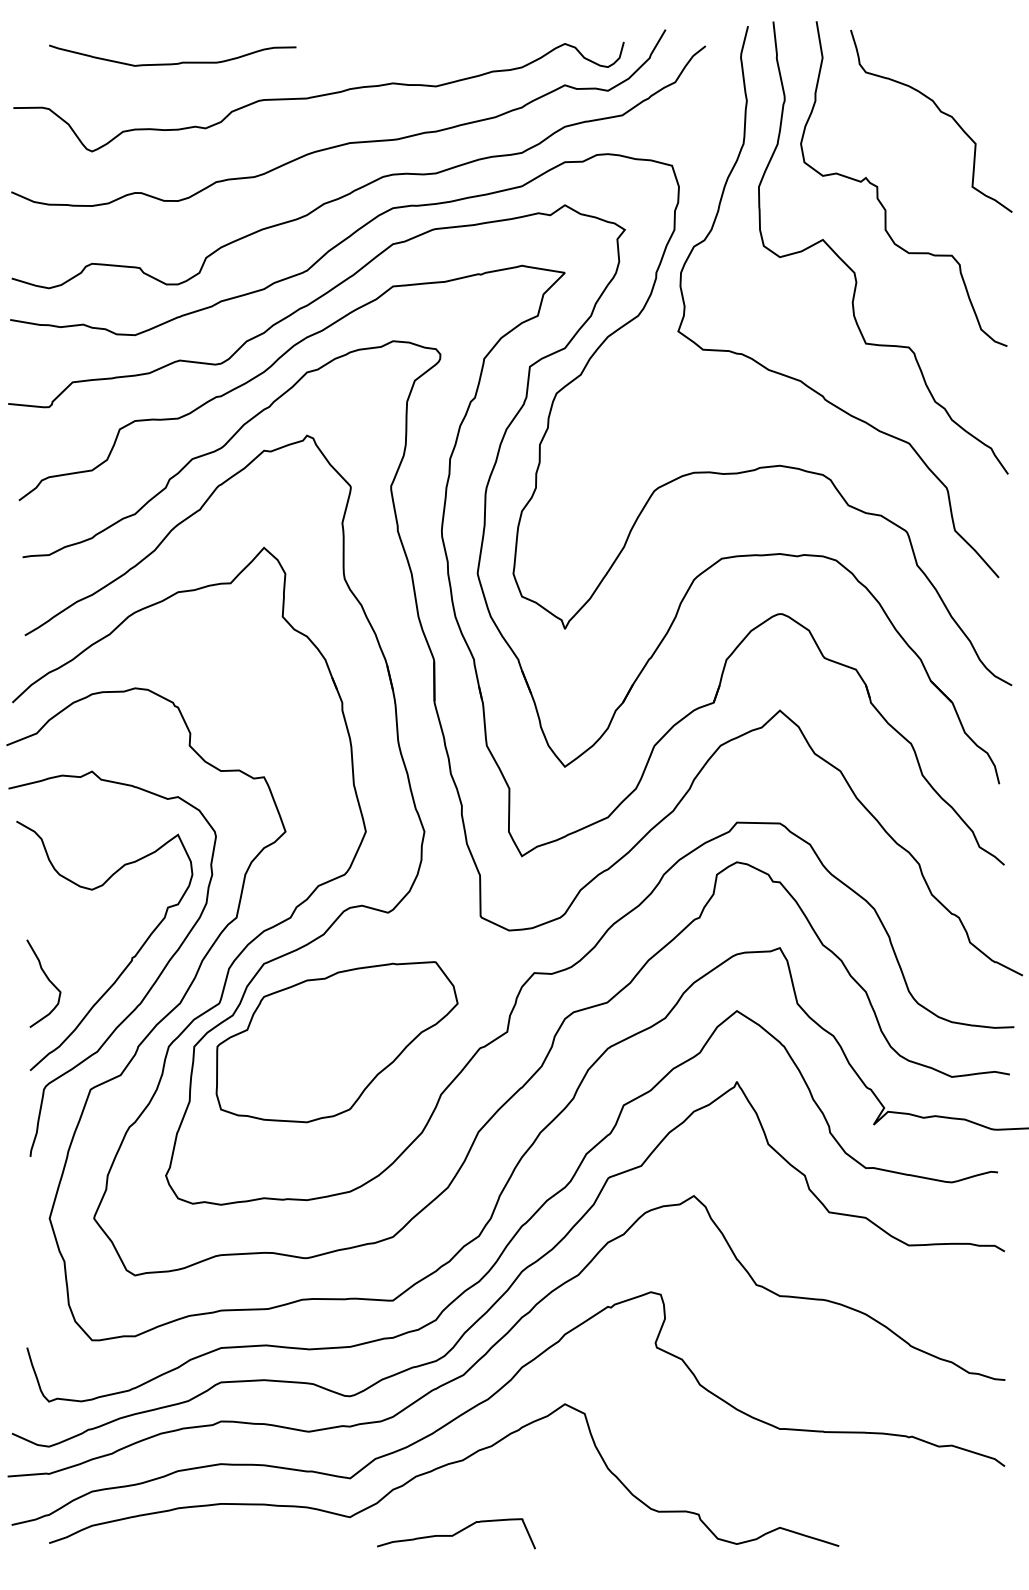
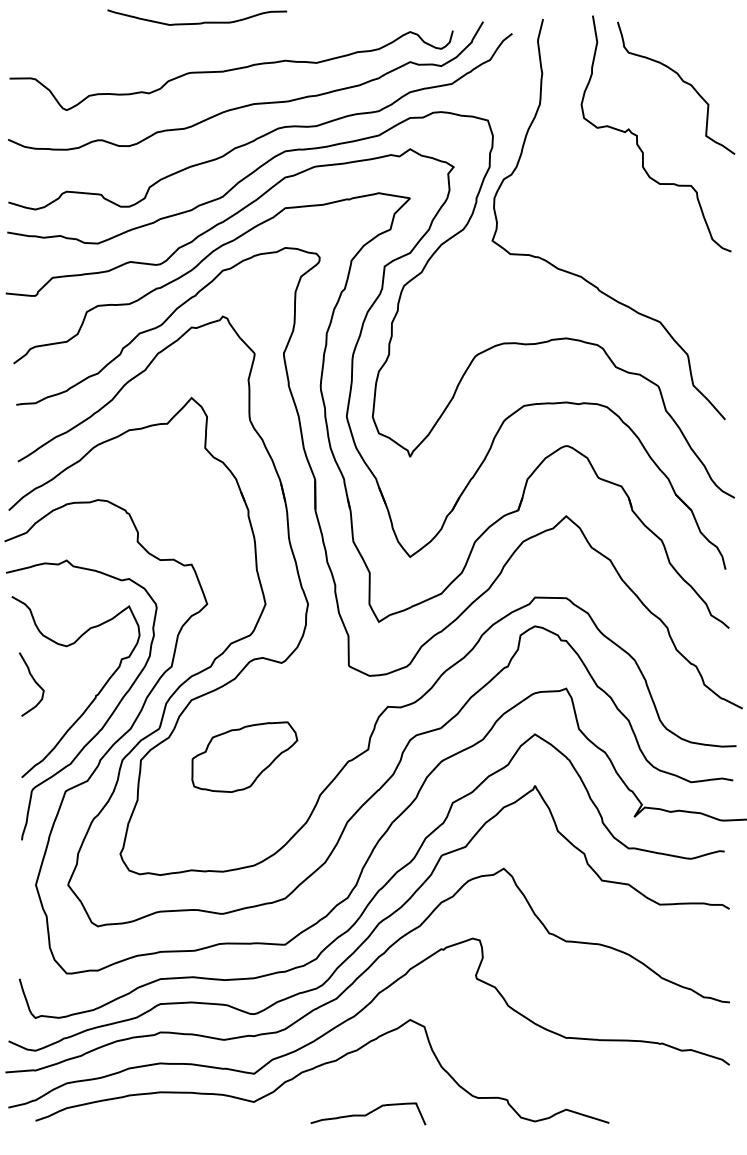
curve: (173, 62) -> (197, 22), moved
curve: (851, 267) -> (618, 194), removed
curve: (47, 980) -> (34, 682), moved
part: (336, 1042) -> (244, 757), size x0.6
curve: (456, 1533) -> (368, 1113), moved

